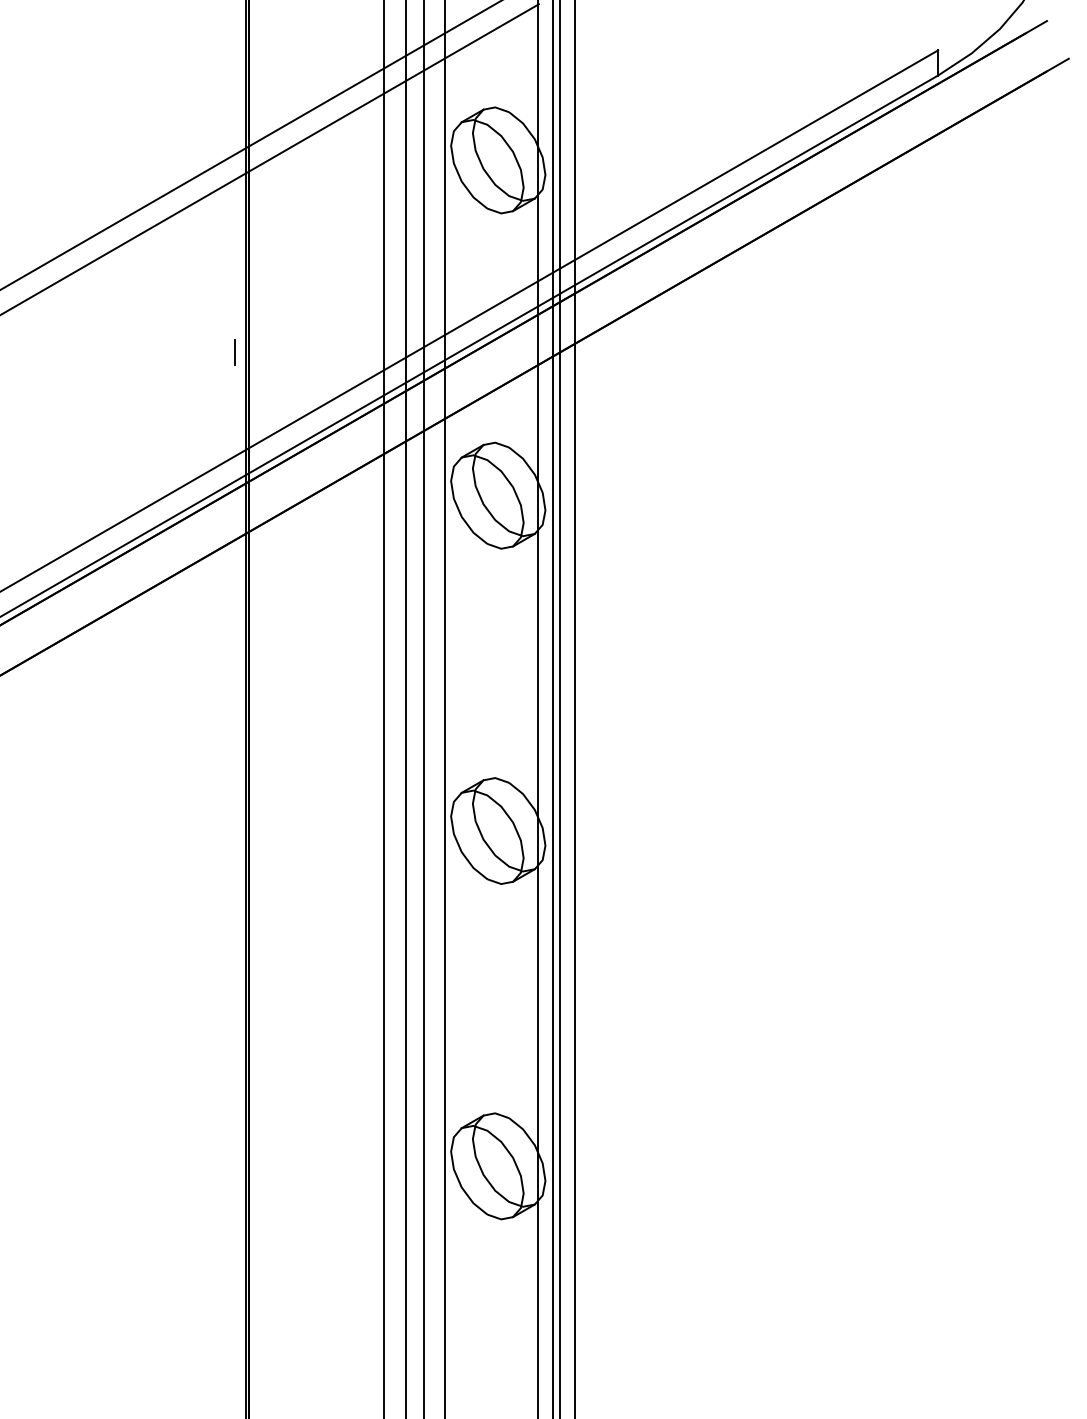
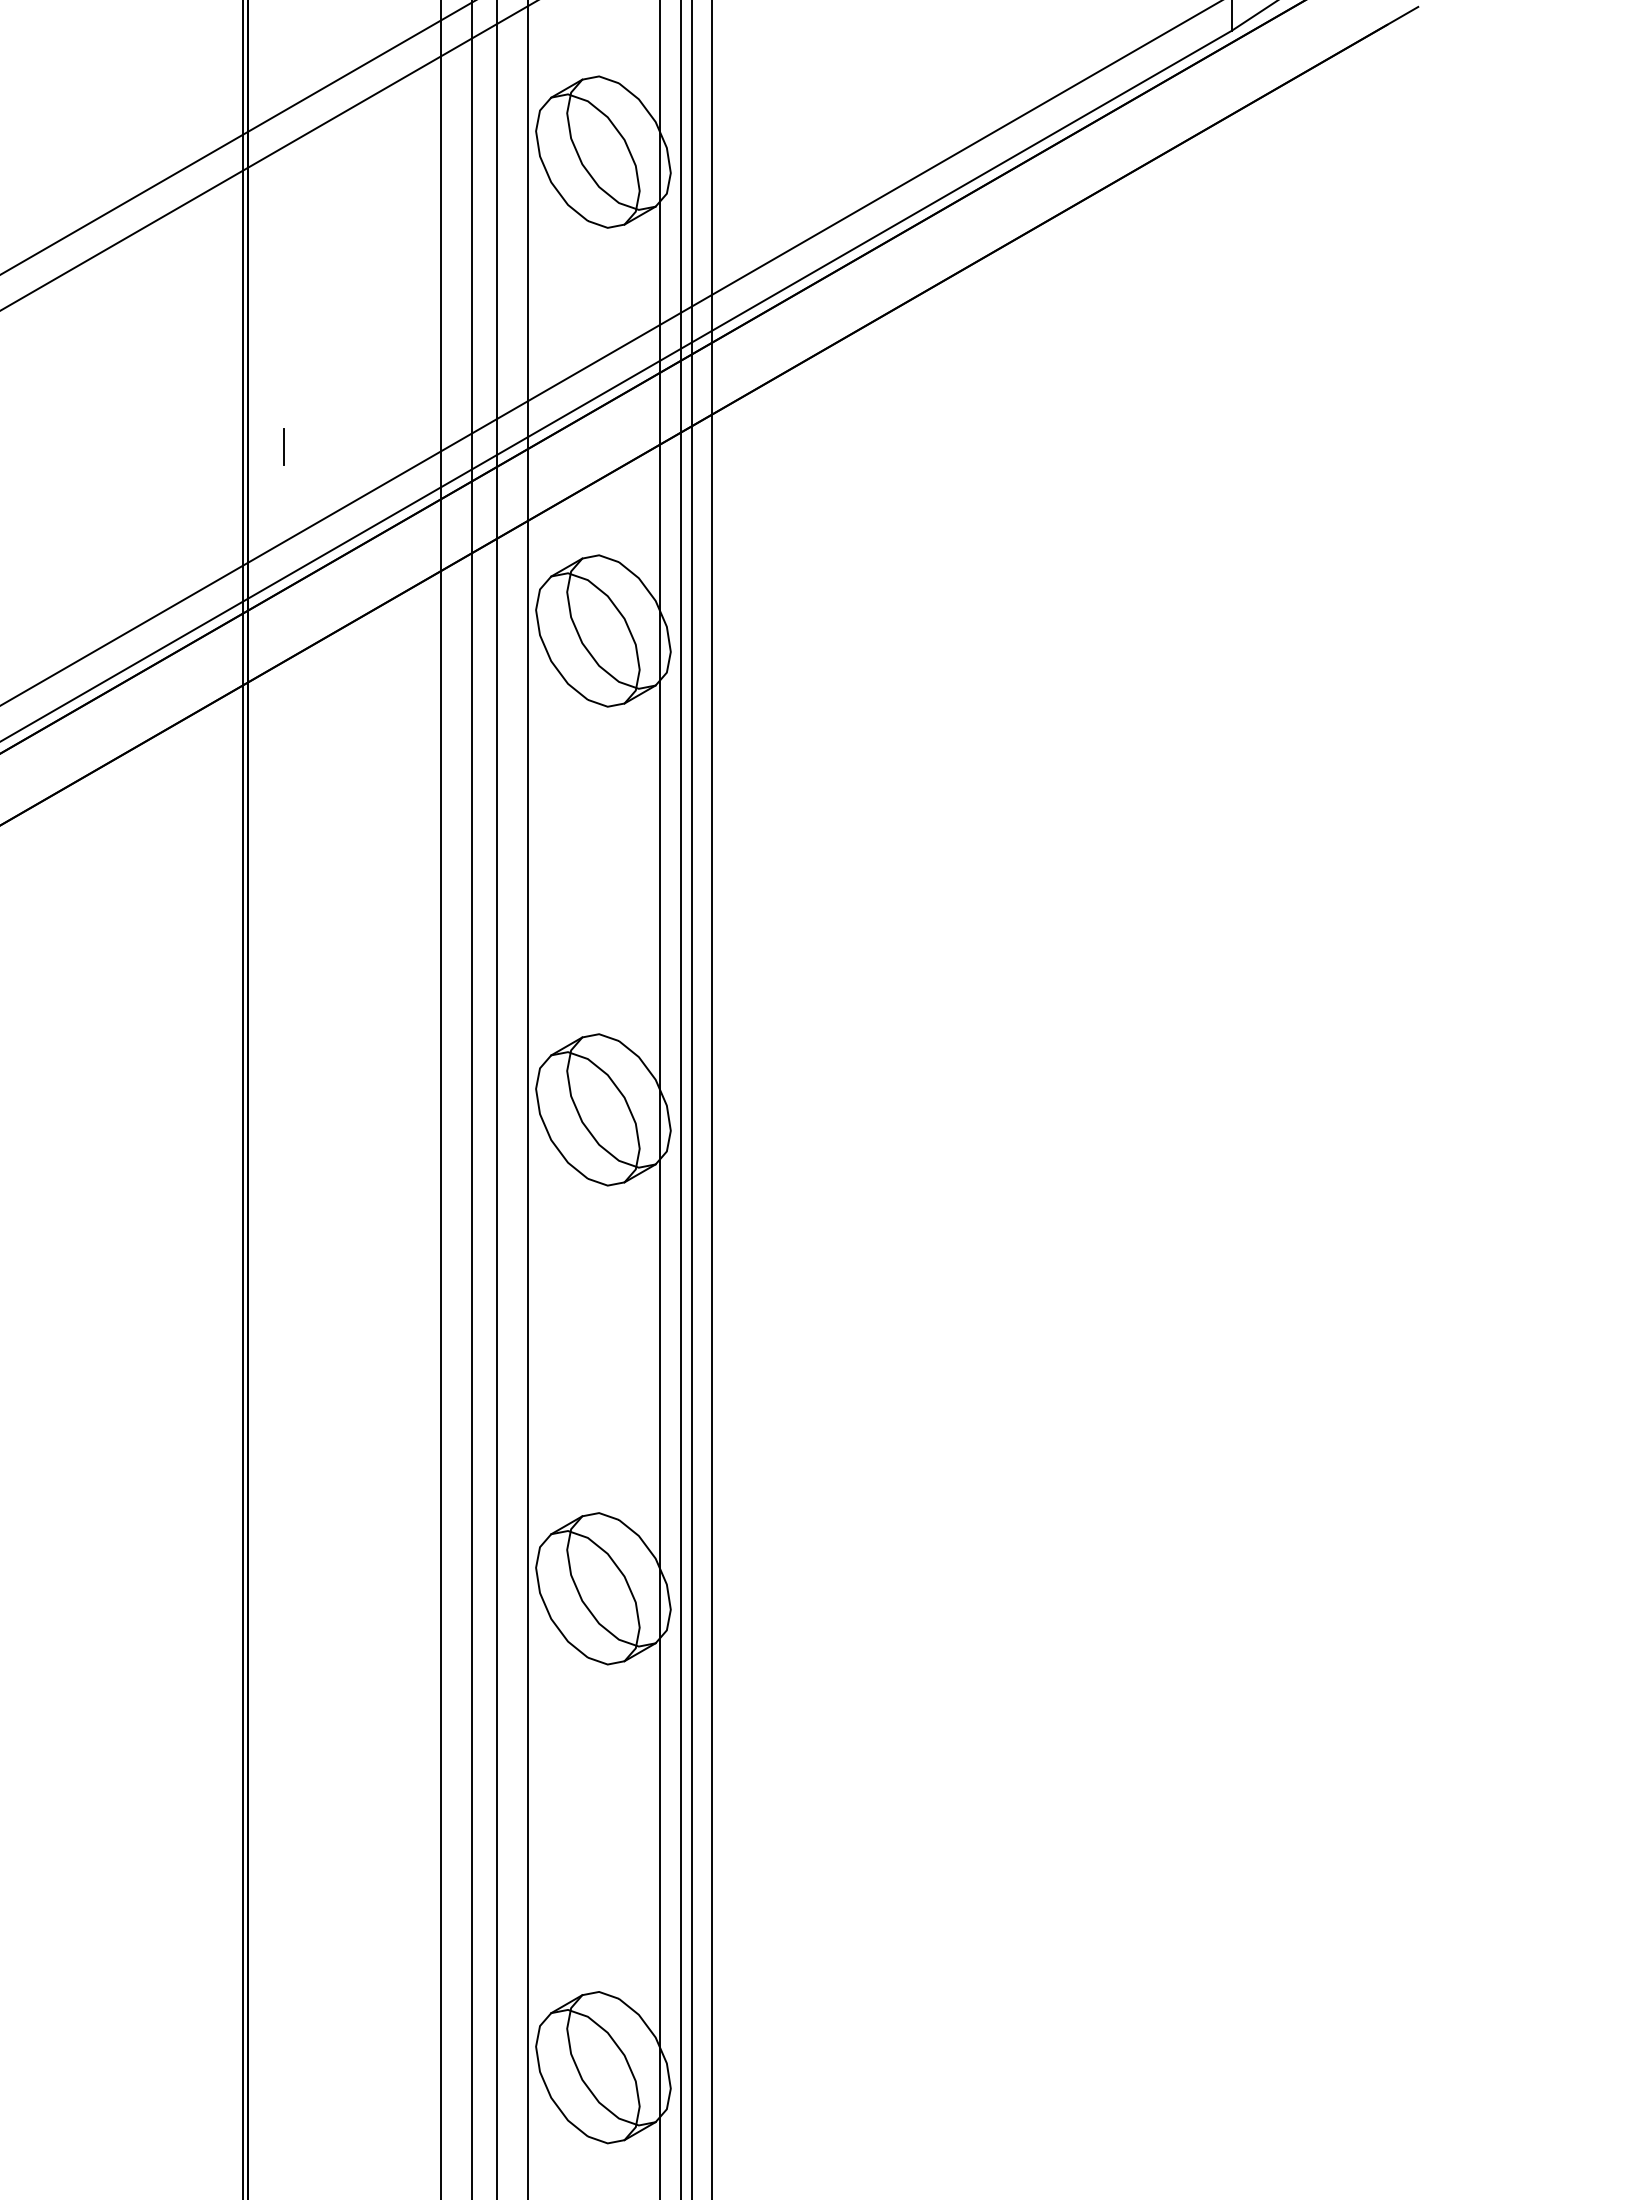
line: (235, 351) -> (283, 446), moved

